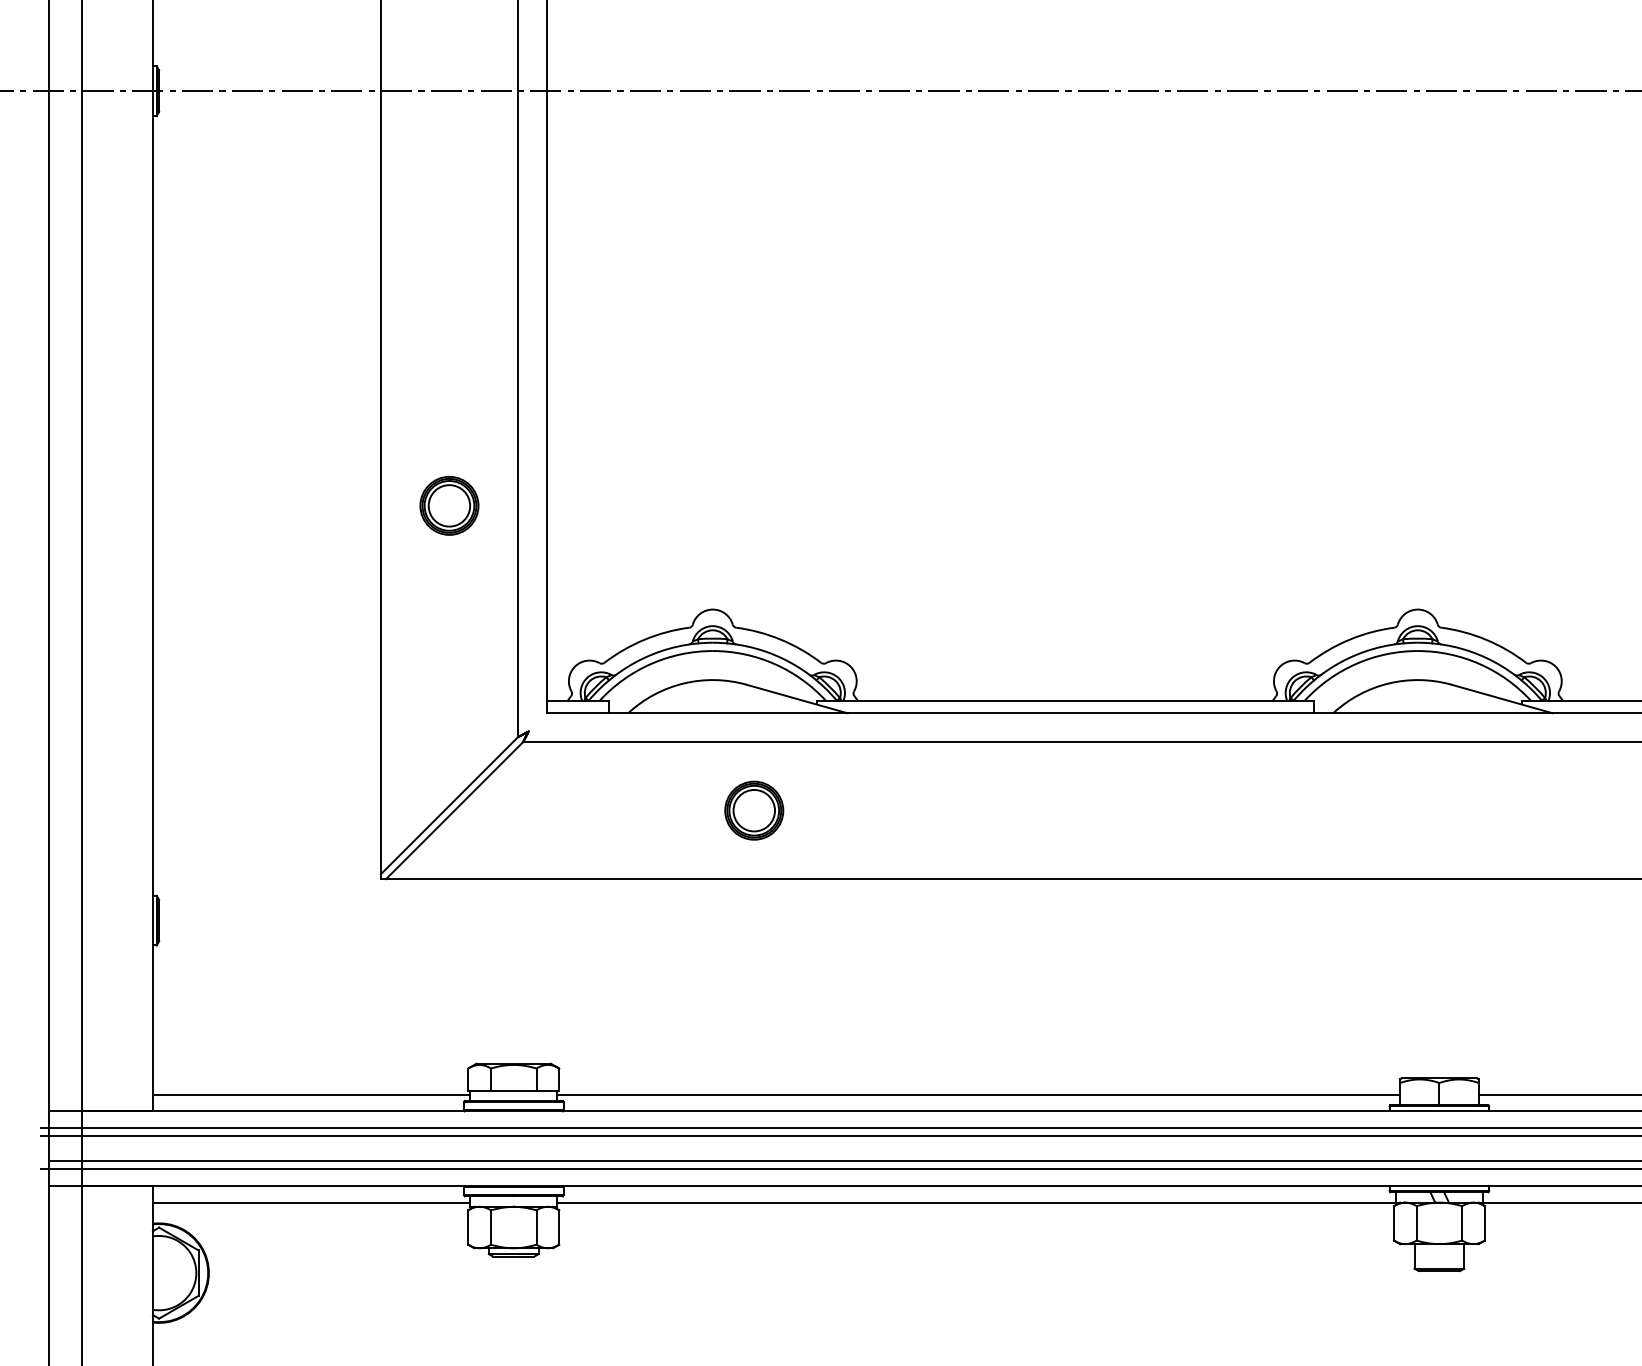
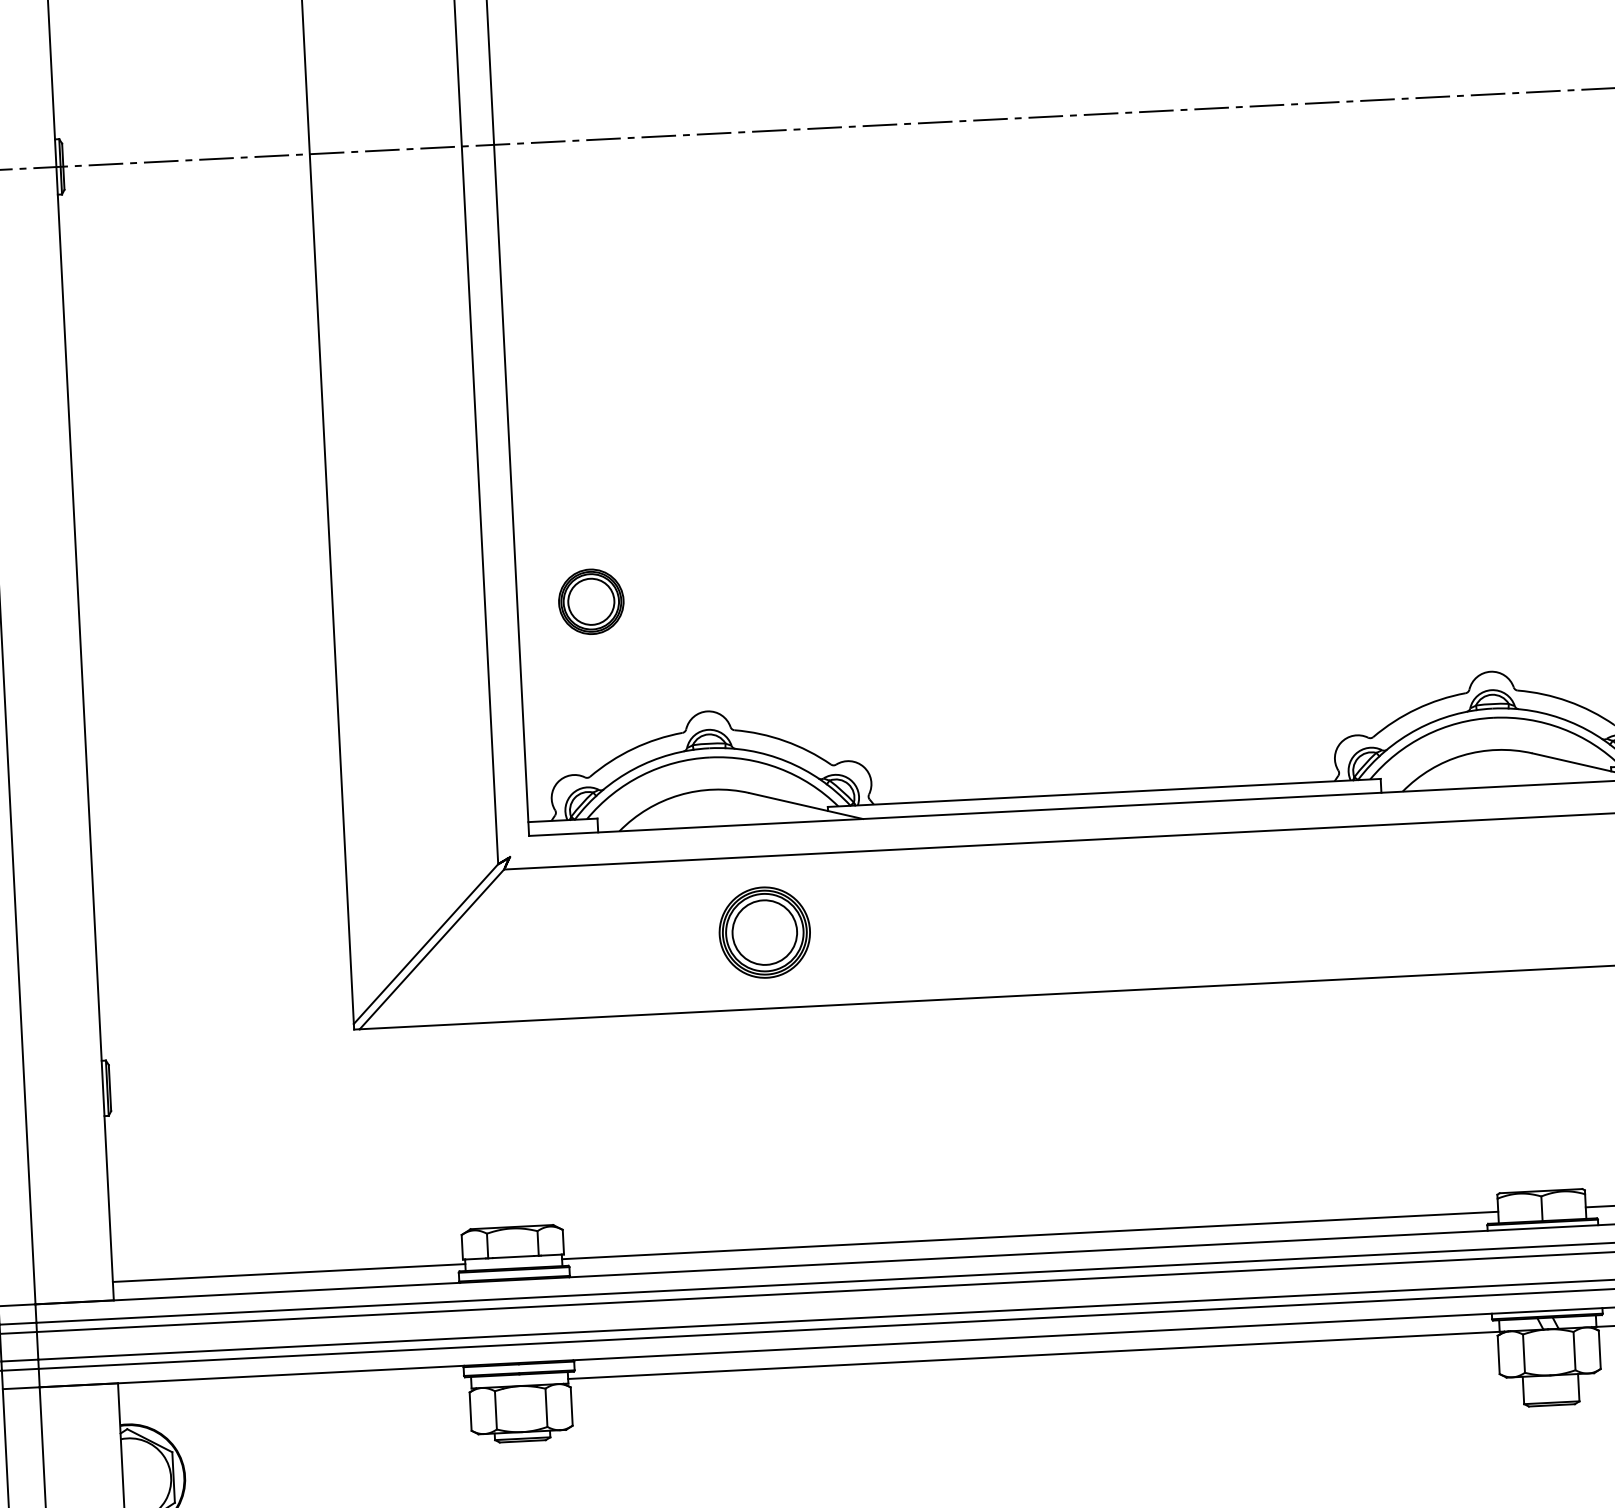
part: (449, 505) -> (591, 601), moved
part: (754, 810) -> (765, 932), size x1.4
line: (311, 1202) -> (295, 1392), removed

